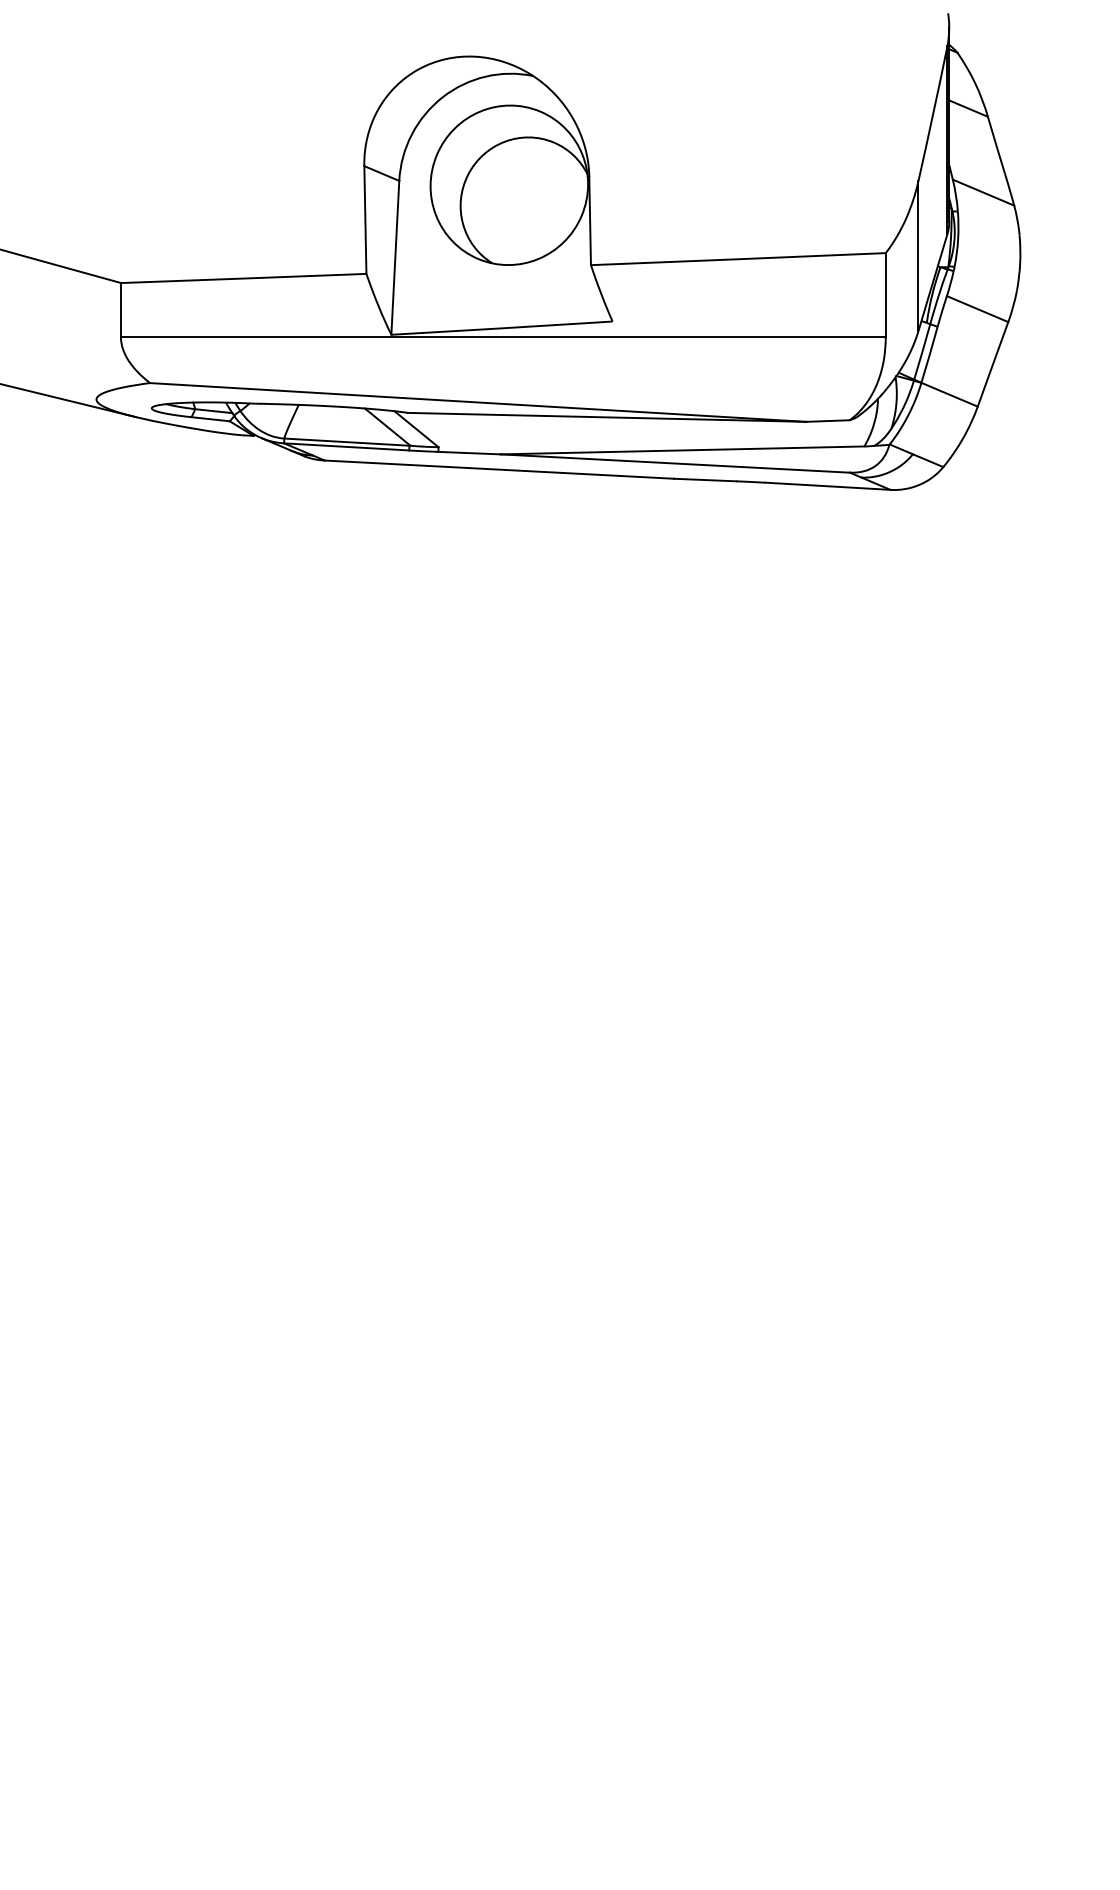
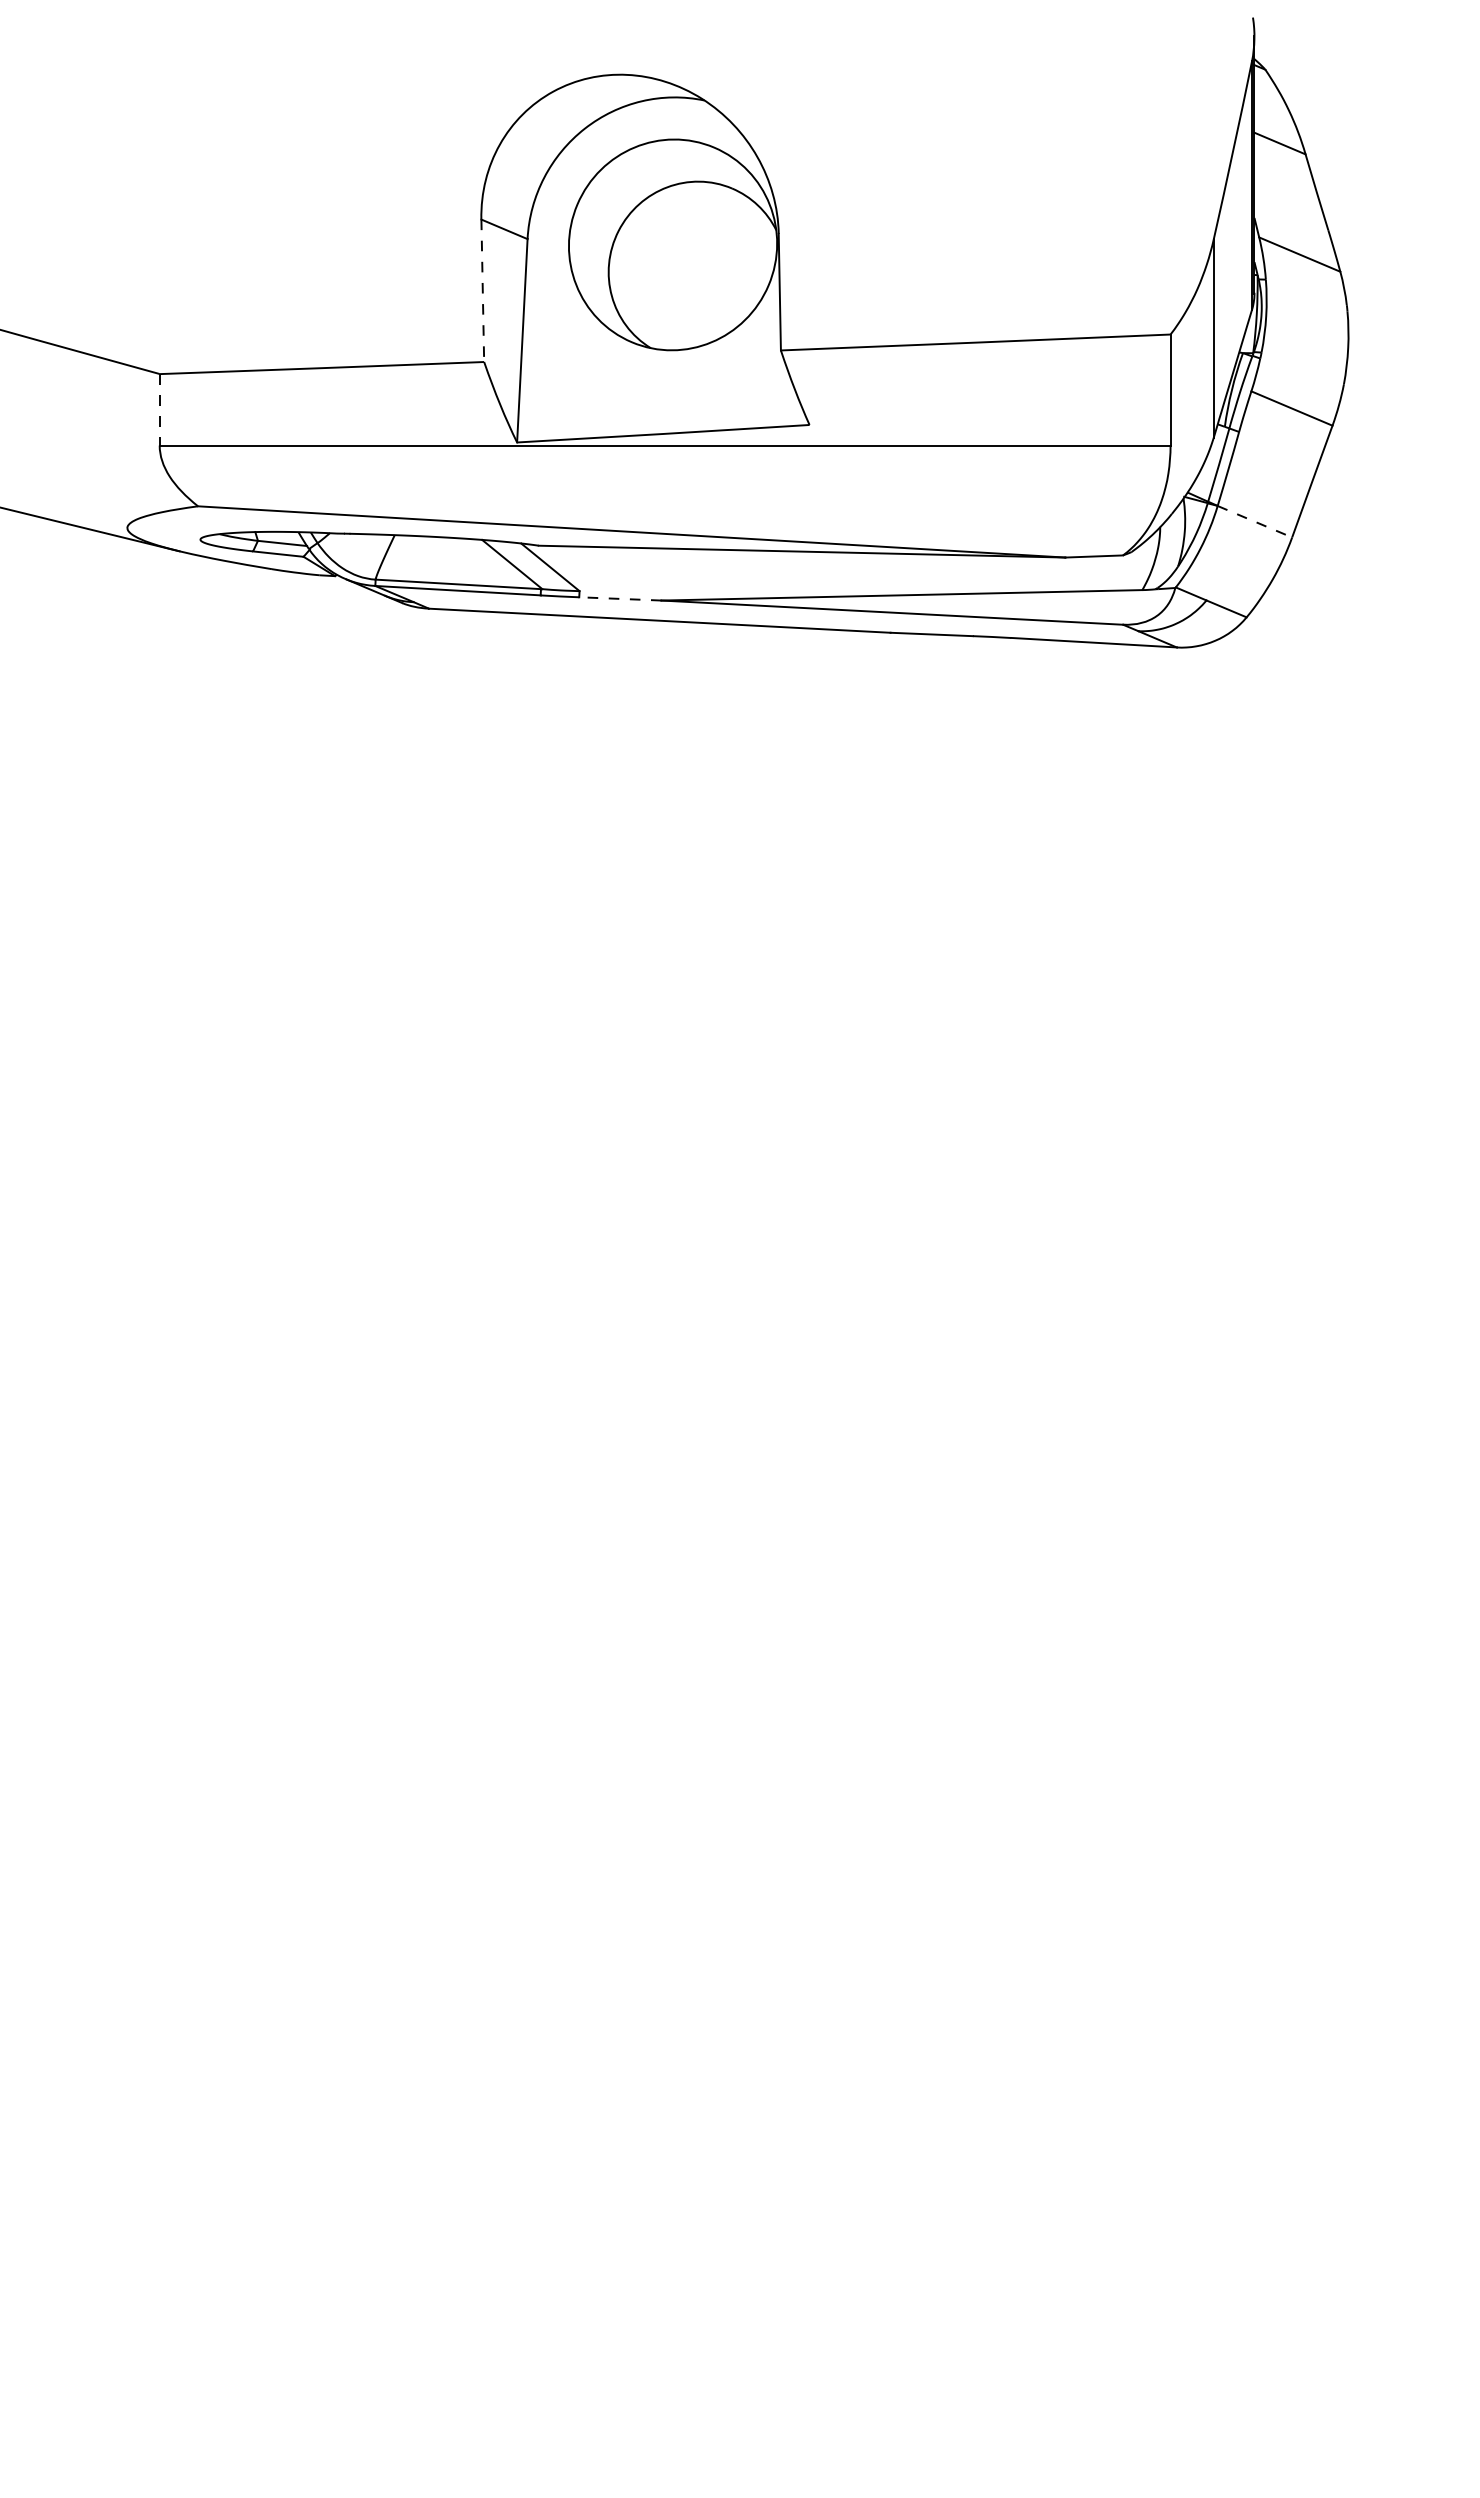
line: (365, 220) -> (482, 291), solid -> dashed
line: (120, 309) -> (159, 409), solid -> dashed
line: (950, 394) -> (1255, 521), solid -> dashed
line: (468, 452) -> (619, 598), solid -> dashed

